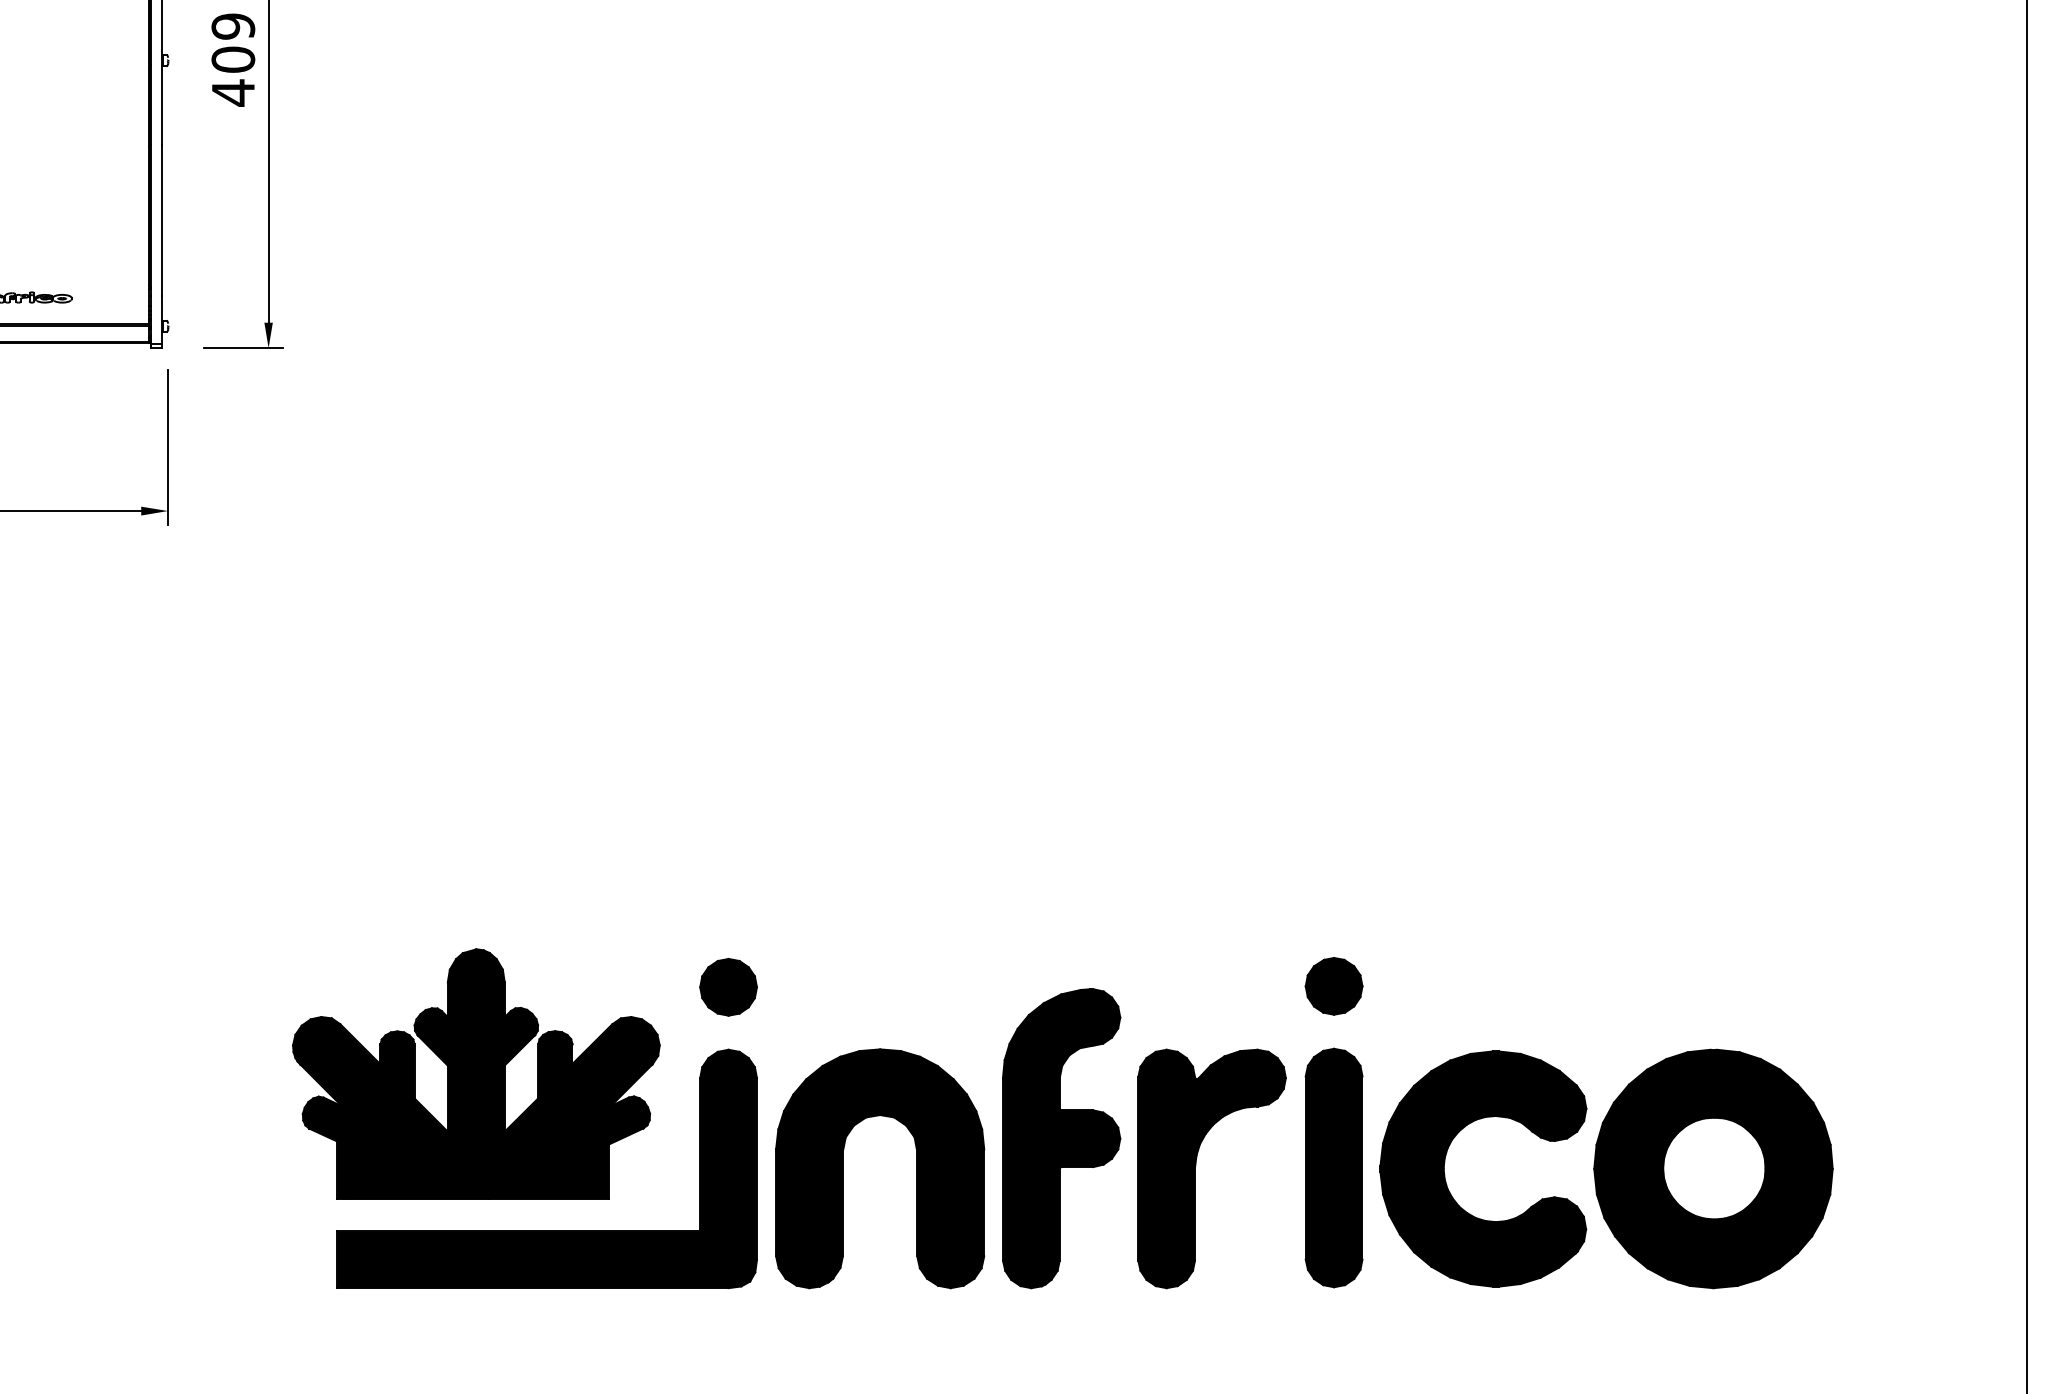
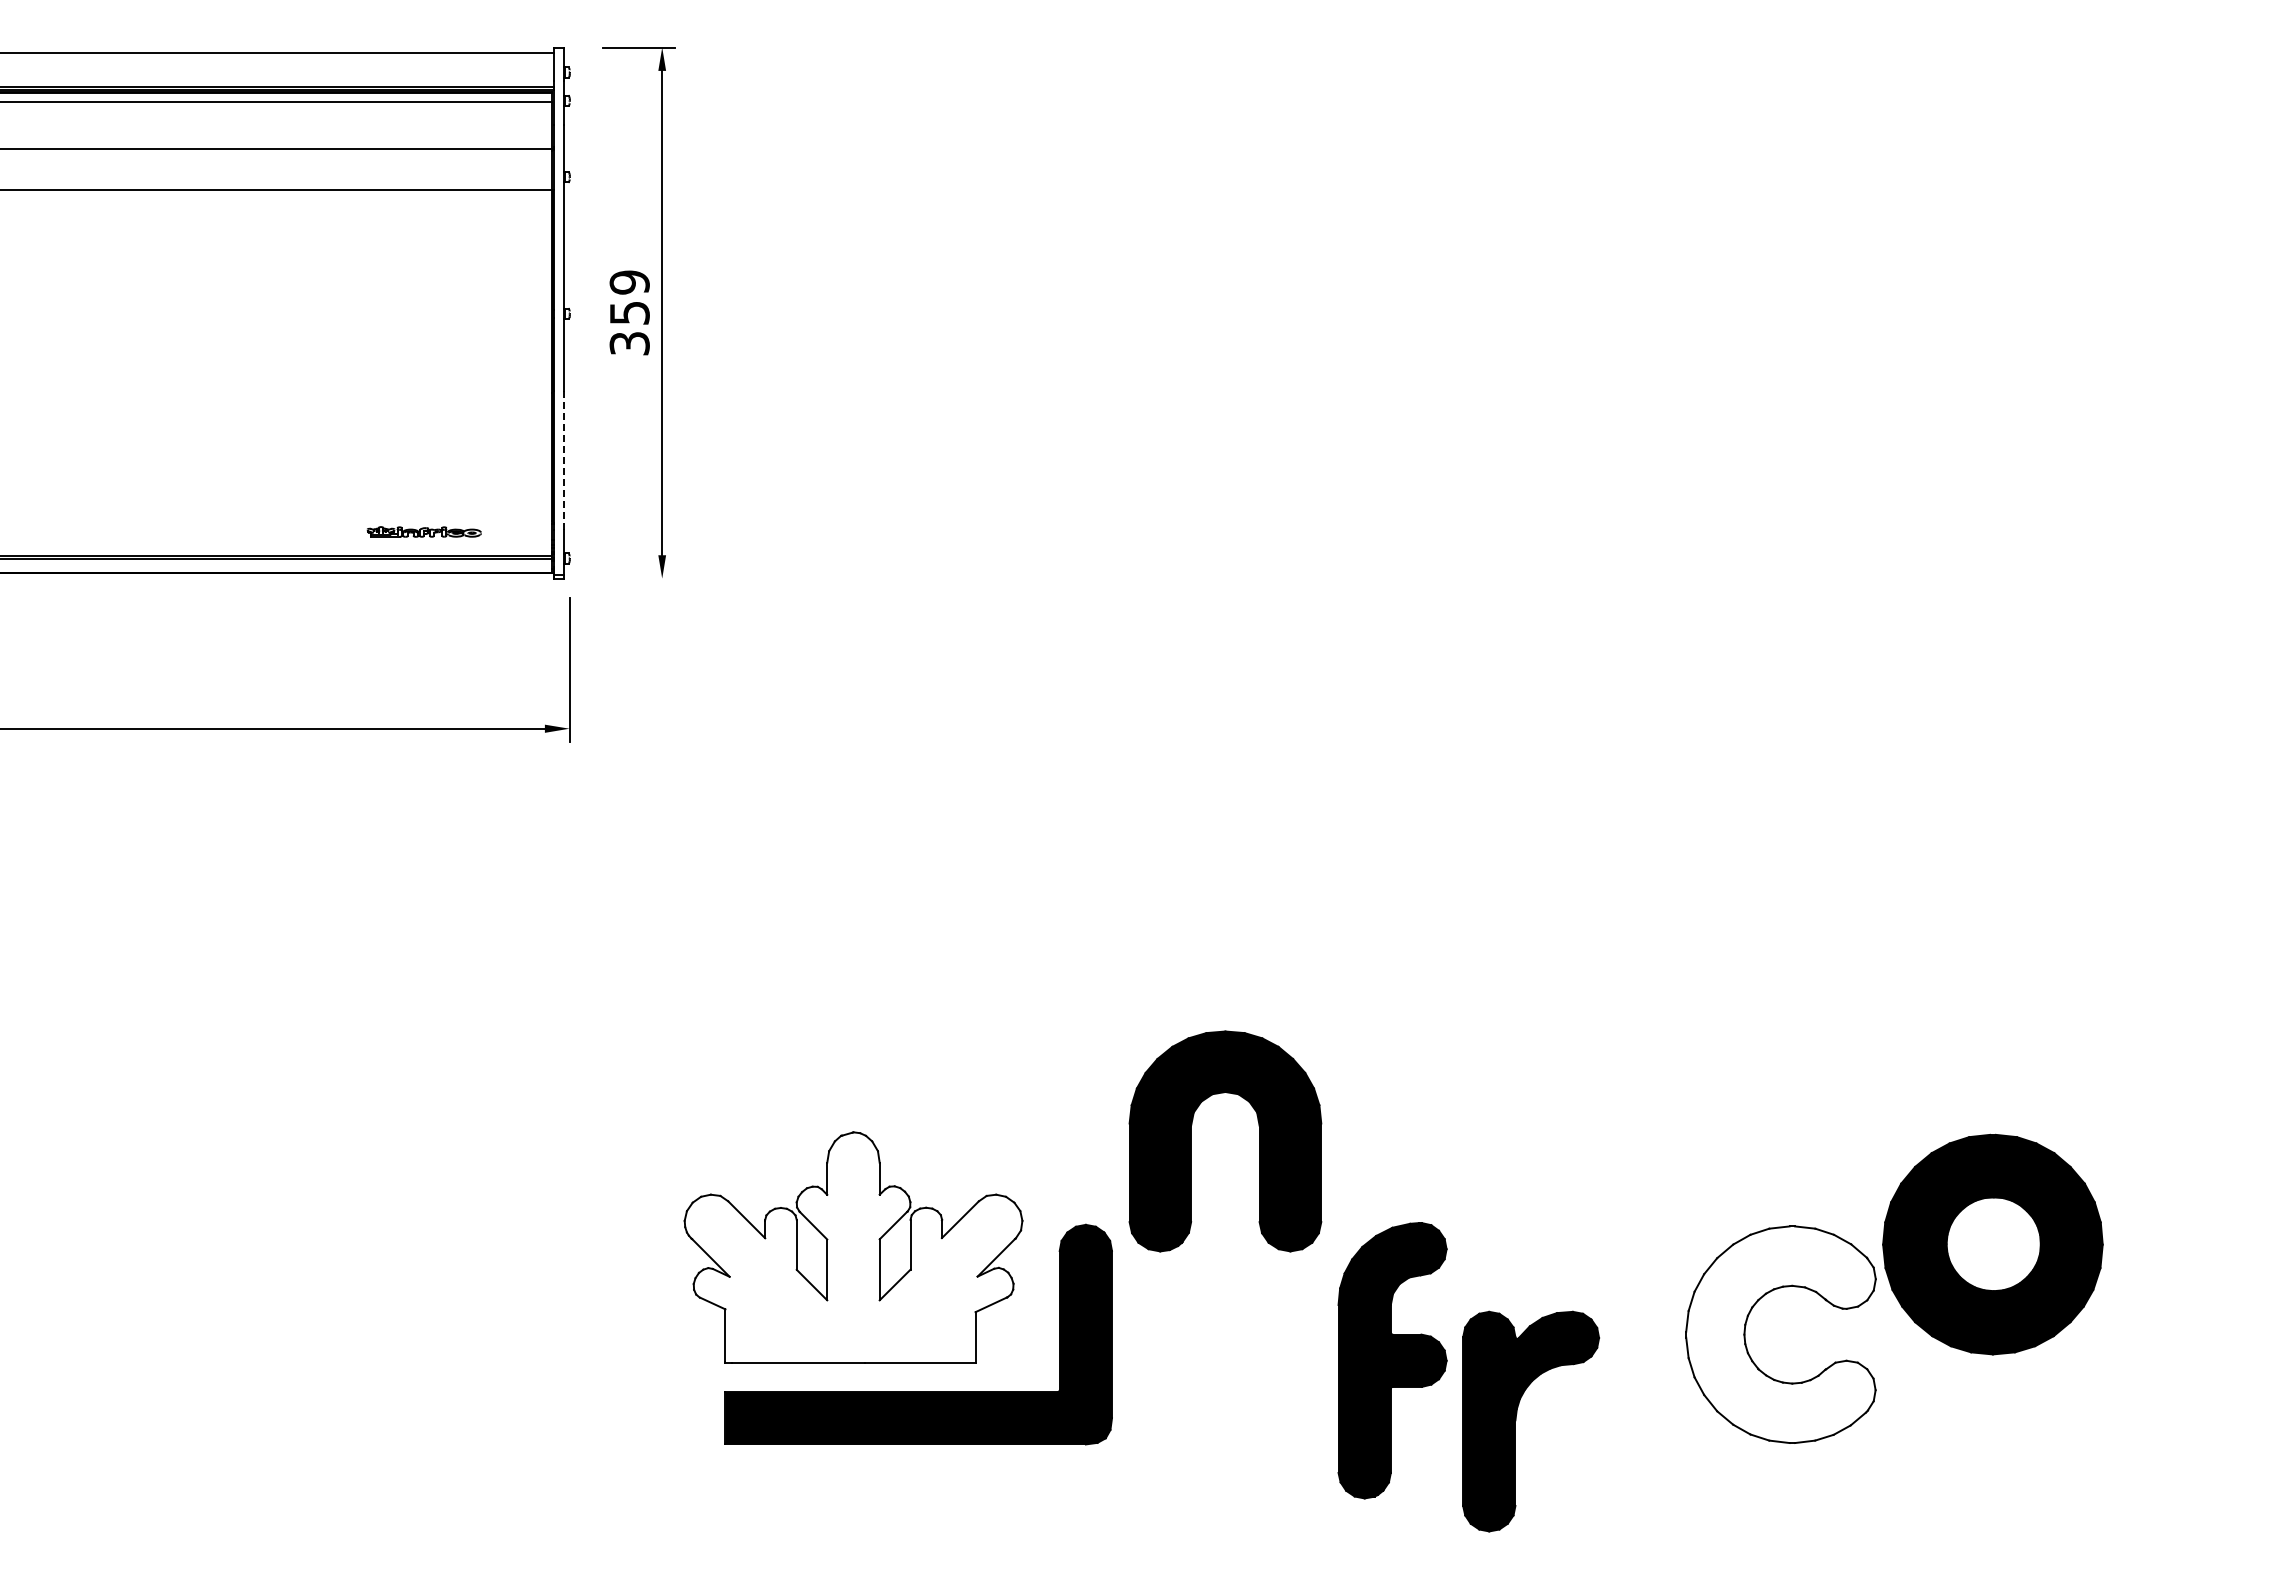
text: (233, 76) -> (629, 328), 409 -> 359
line: (161, 219) -> (563, 460), solid -> dashed
line: (242, 347) -> (638, 578), removed
part: (1334, 986) -> (1643, 1166), removed
part: (728, 987) -> (1085, 1167), removed
fill: (476, 1074) -> (853, 1247), removed
part: (1061, 1138) -> (1392, 1360), moved
part: (1196, 1167) -> (1516, 1420), moved
part: (1334, 1167) -> (1643, 1333), removed
part: (843, 1168) -> (1191, 1141), moved
fill: (1482, 1168) -> (1780, 1334), removed
part: (1713, 1168) -> (1992, 1244), moved

